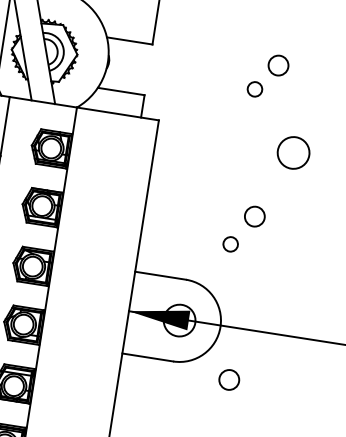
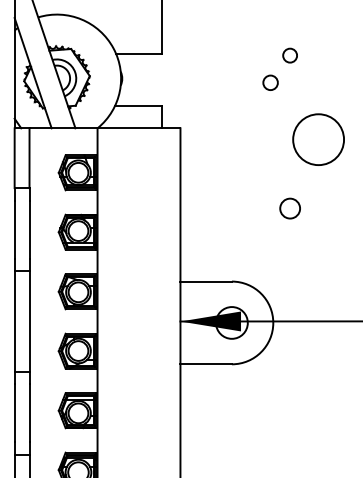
circle: (277, 65) -> (289, 55), size x0.7
circle: (293, 152) -> (318, 139), size x1.6
circle: (230, 244) -> (270, 239), removed
circle: (228, 379) -> (289, 373), removed

